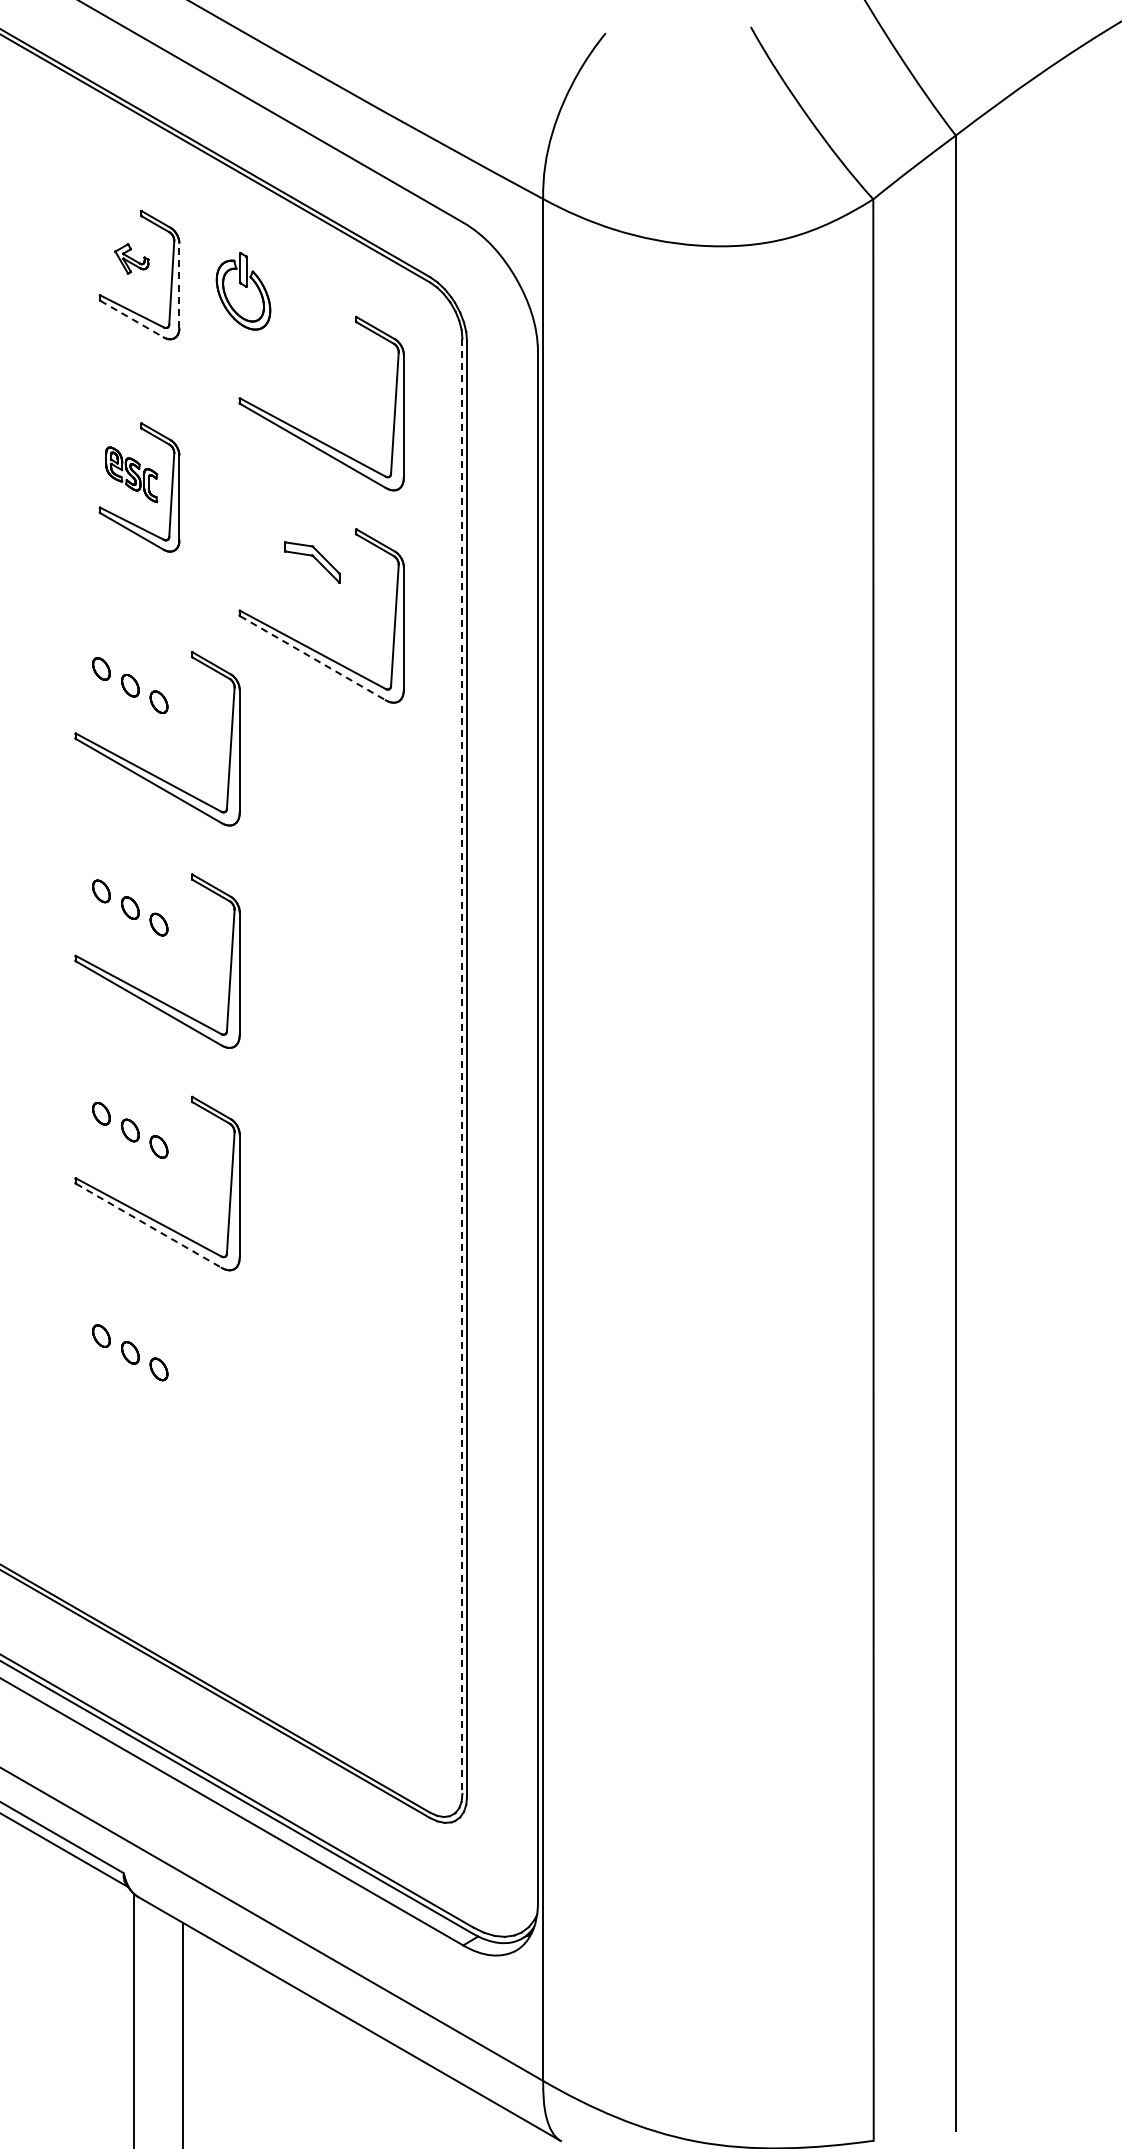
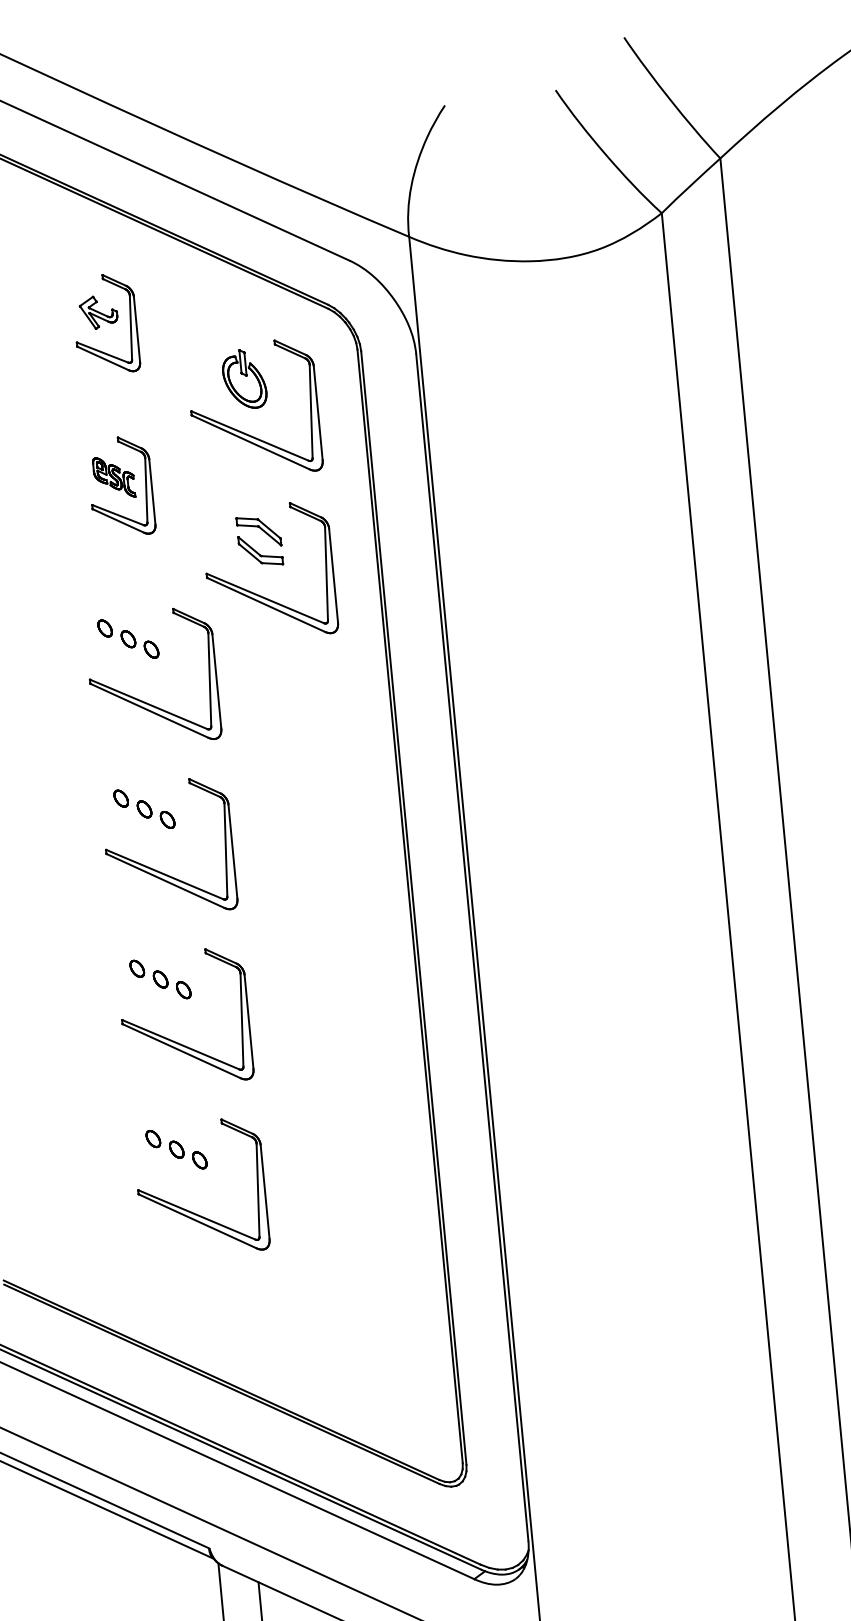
part: (131, 258) -> (98, 312), size x1.43
line: (179, 285) -> (137, 329), dashed -> solid
part: (243, 291) -> (244, 379), moved
line: (132, 319) -> (103, 358), dashed -> solid
part: (312, 587) -> (260, 550), added
line: (313, 658) -> (266, 605), dashed -> solid
line: (462, 1066) -> (410, 906), dashed -> solid
line: (149, 1226) -> (182, 1051), dashed -> solid
part: (141, 1434) -> (191, 1211), added

